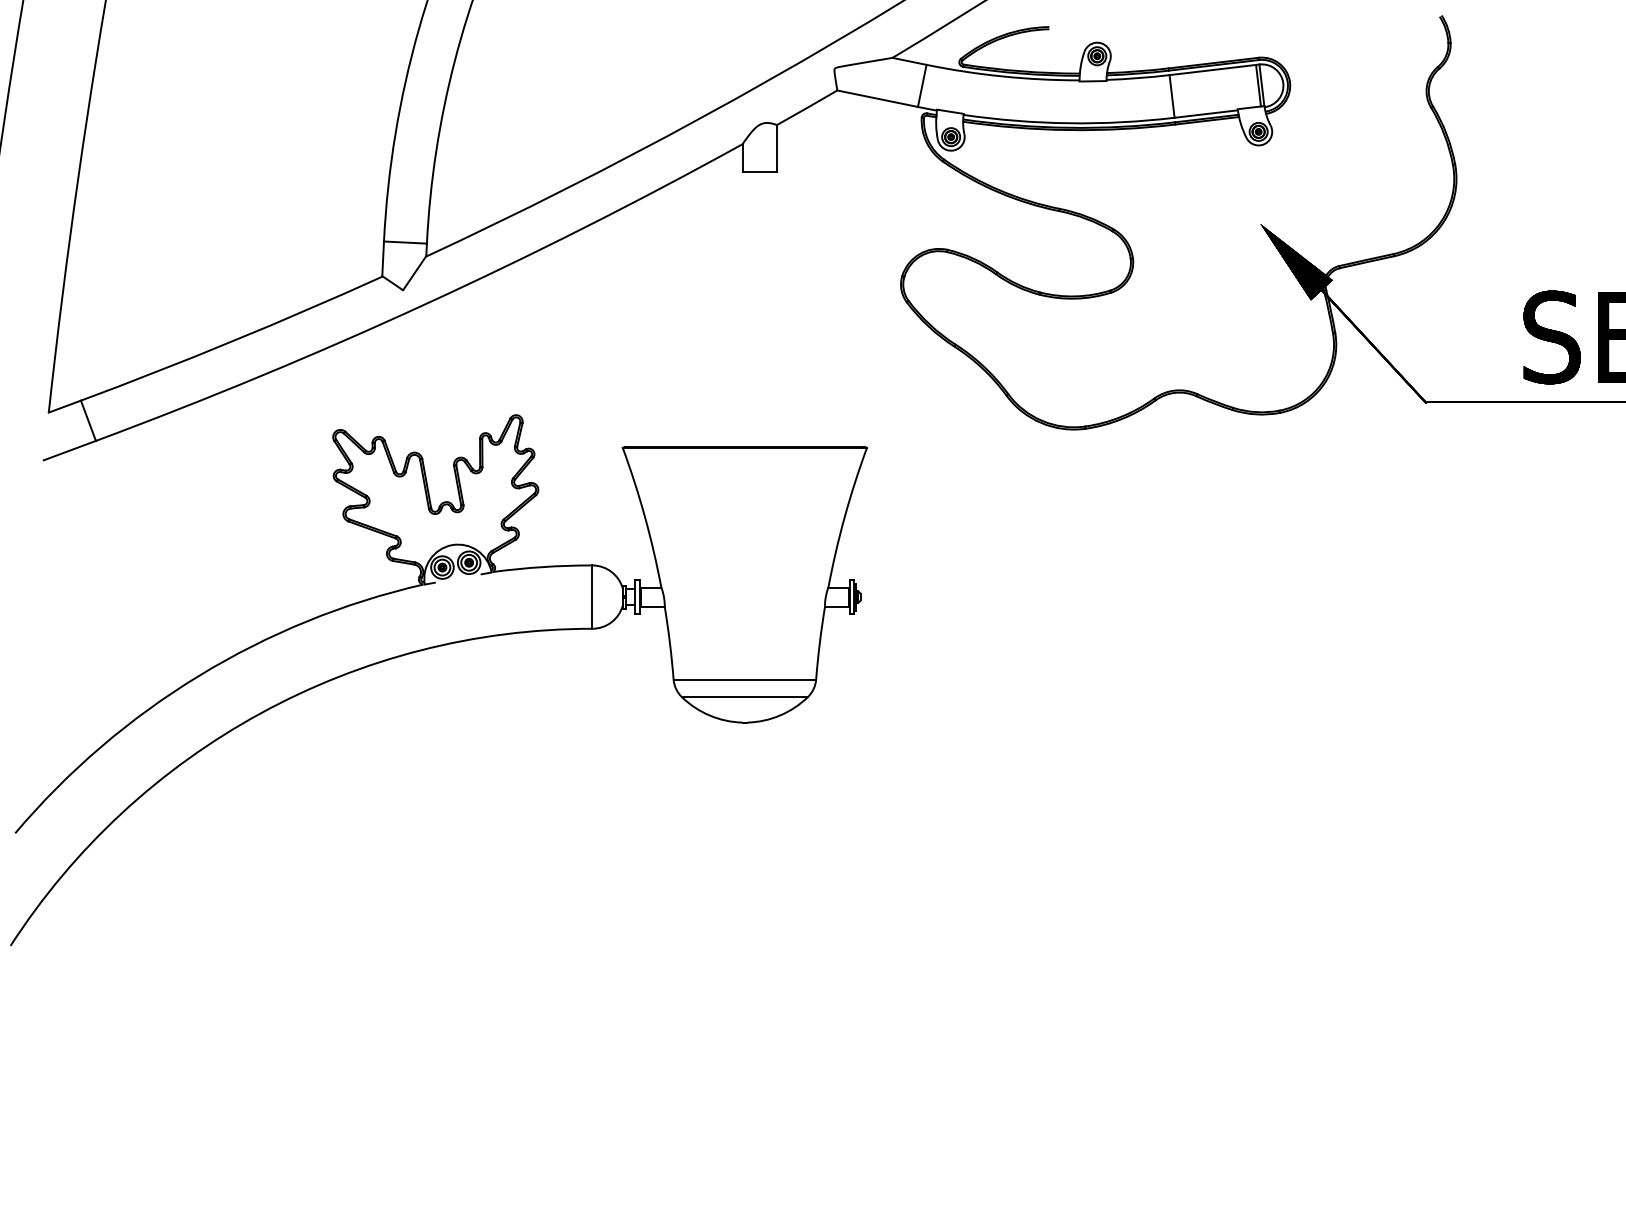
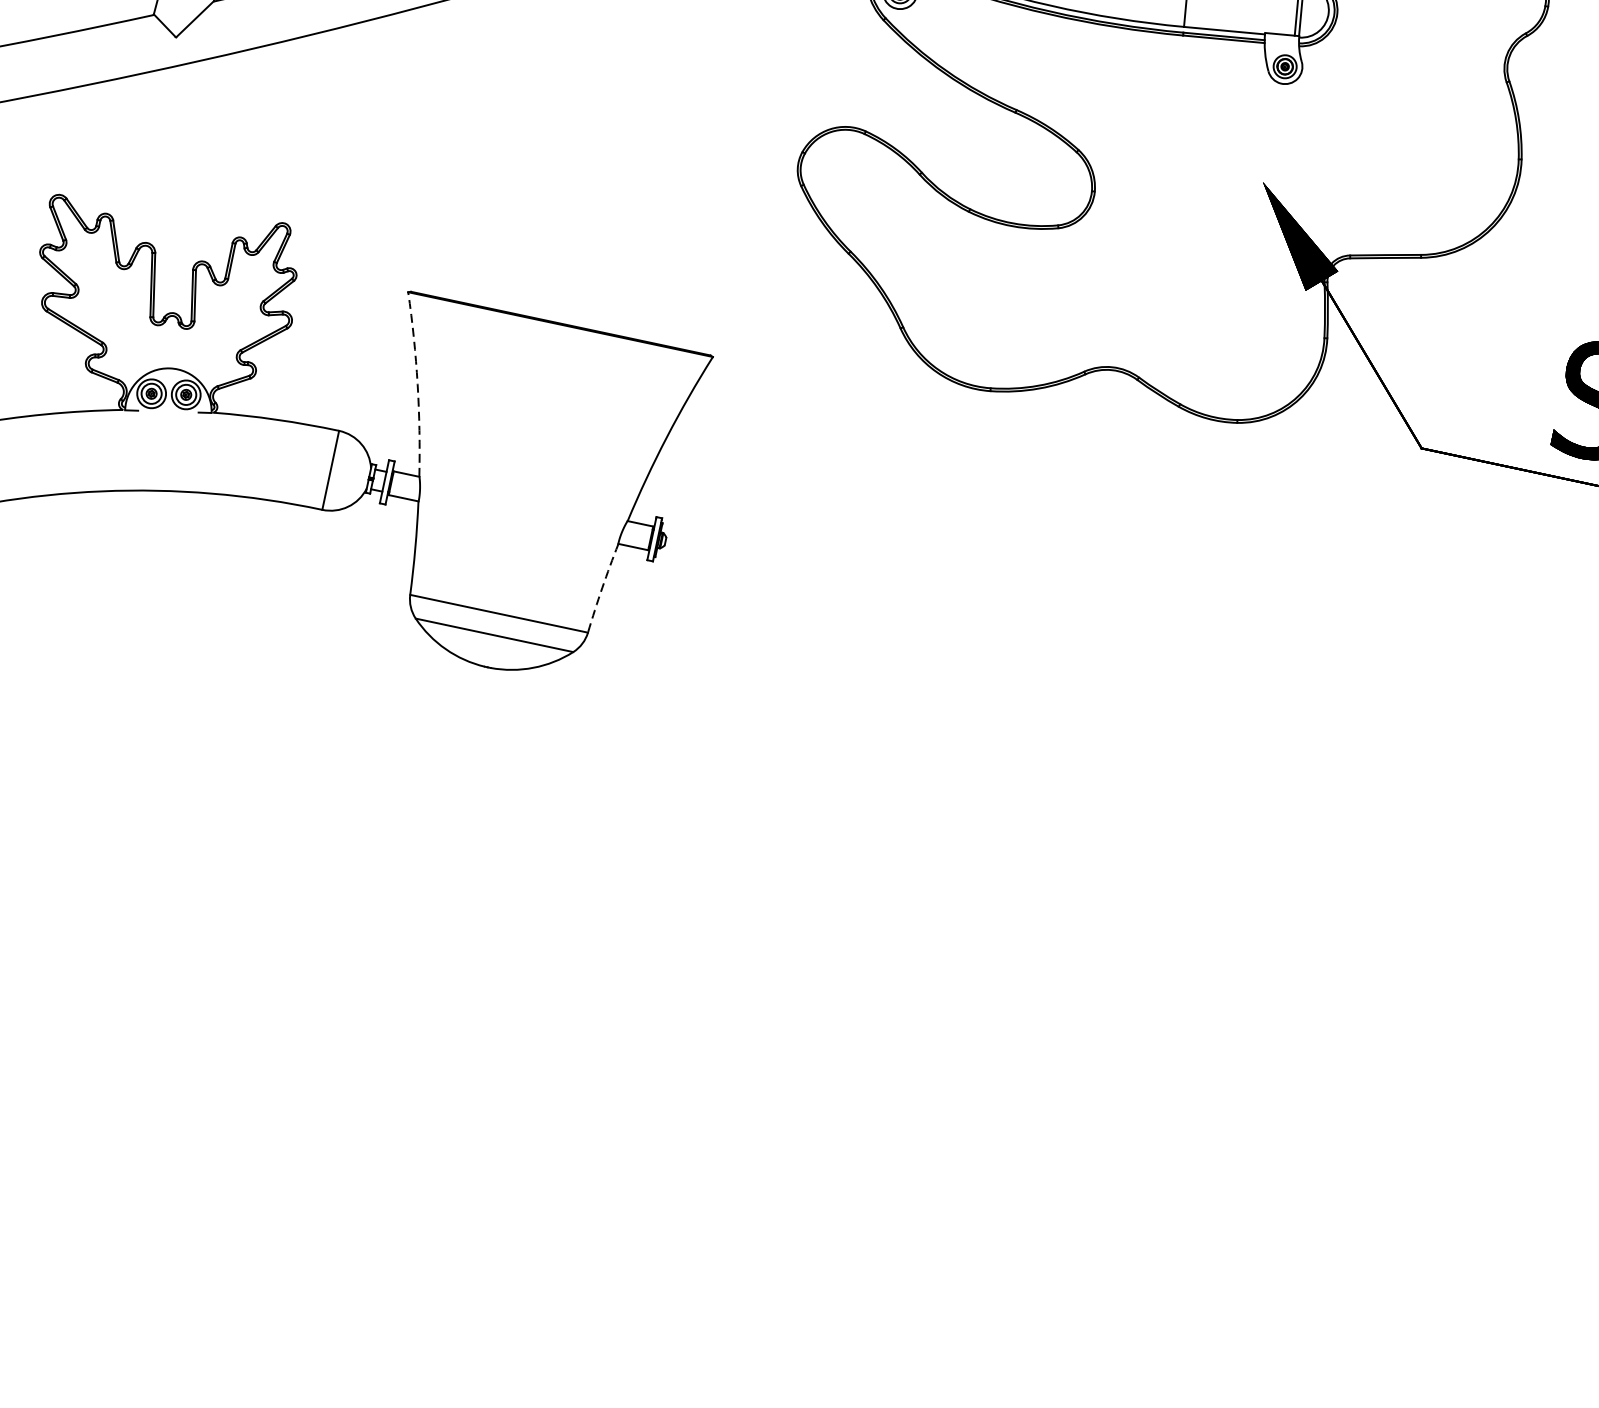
arc: (644, 516) -> (417, 383), solid -> dashed
arc: (819, 643) -> (601, 588), solid -> dashed

